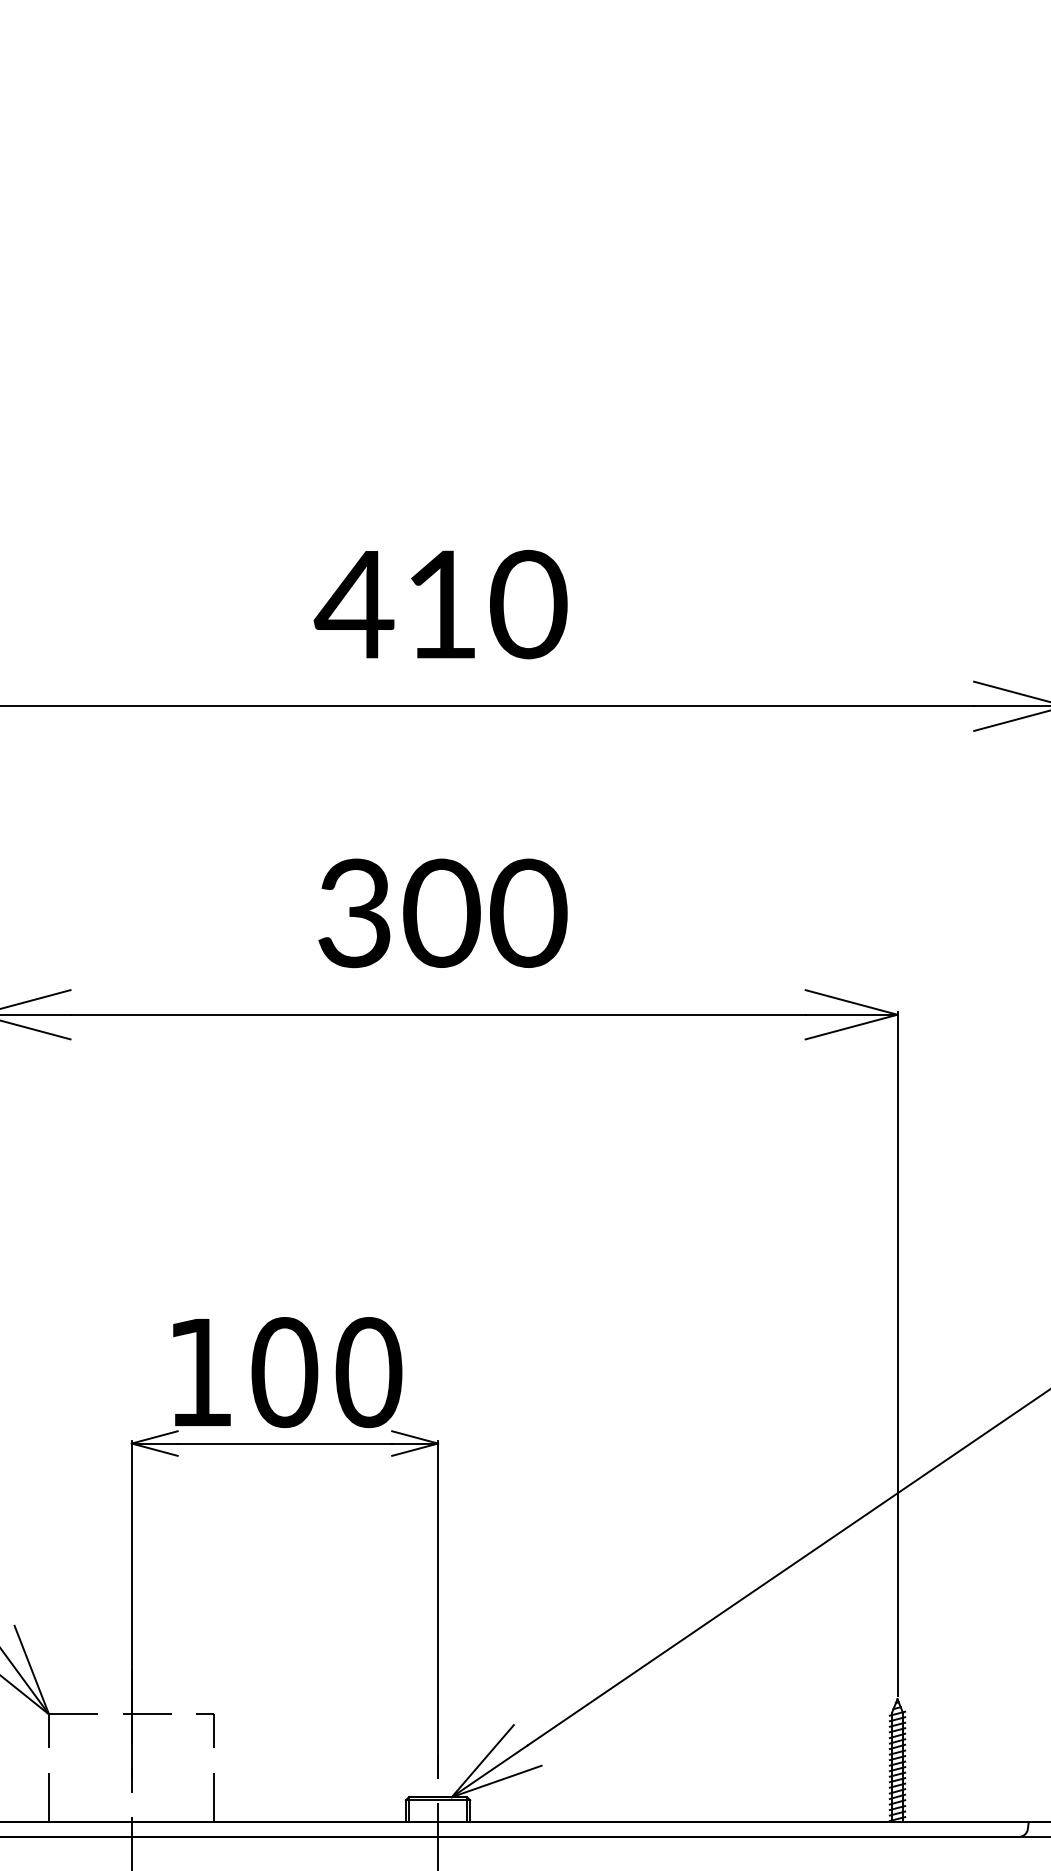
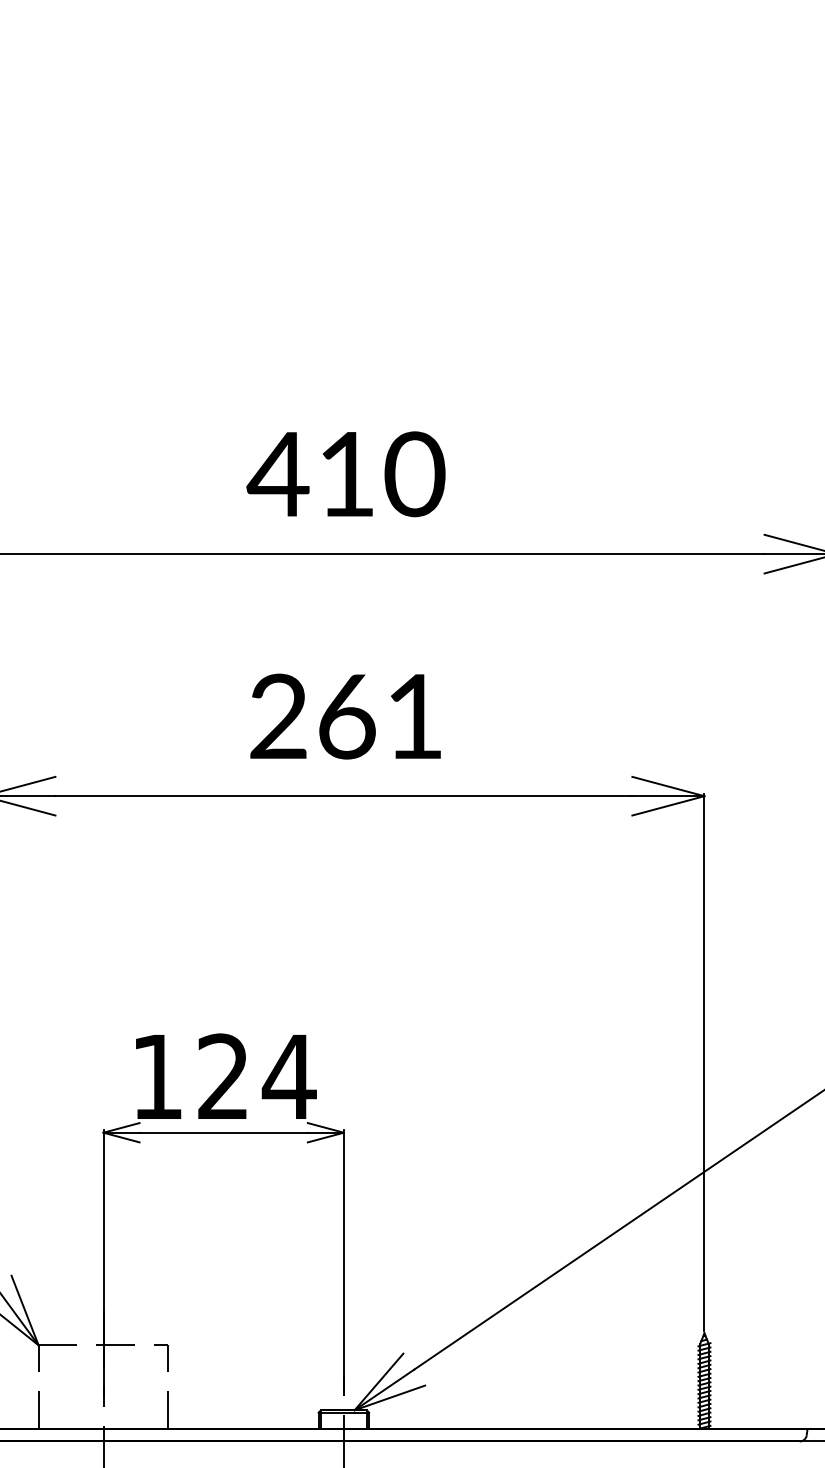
text: (442, 913) -> (347, 716), 300 -> 261
text: (327, 1372) -> (257, 1076), 100 -> 124

